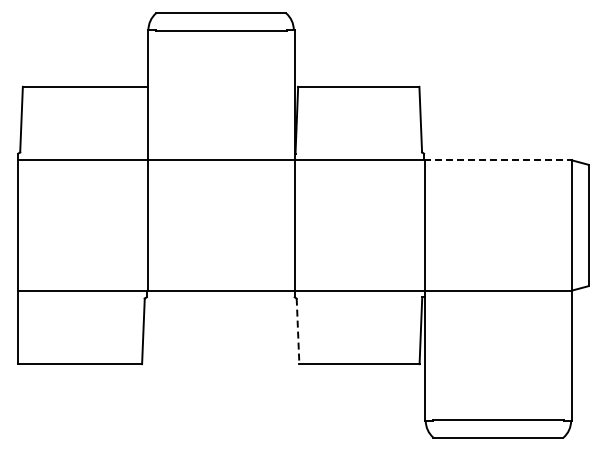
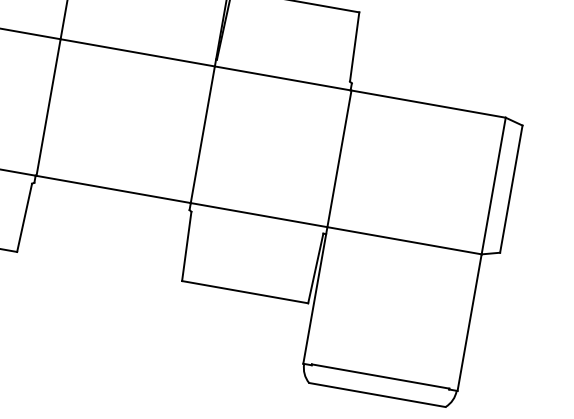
line: (498, 160) -> (428, 104), dashed -> solid
line: (298, 331) -> (187, 246), dashed -> solid

